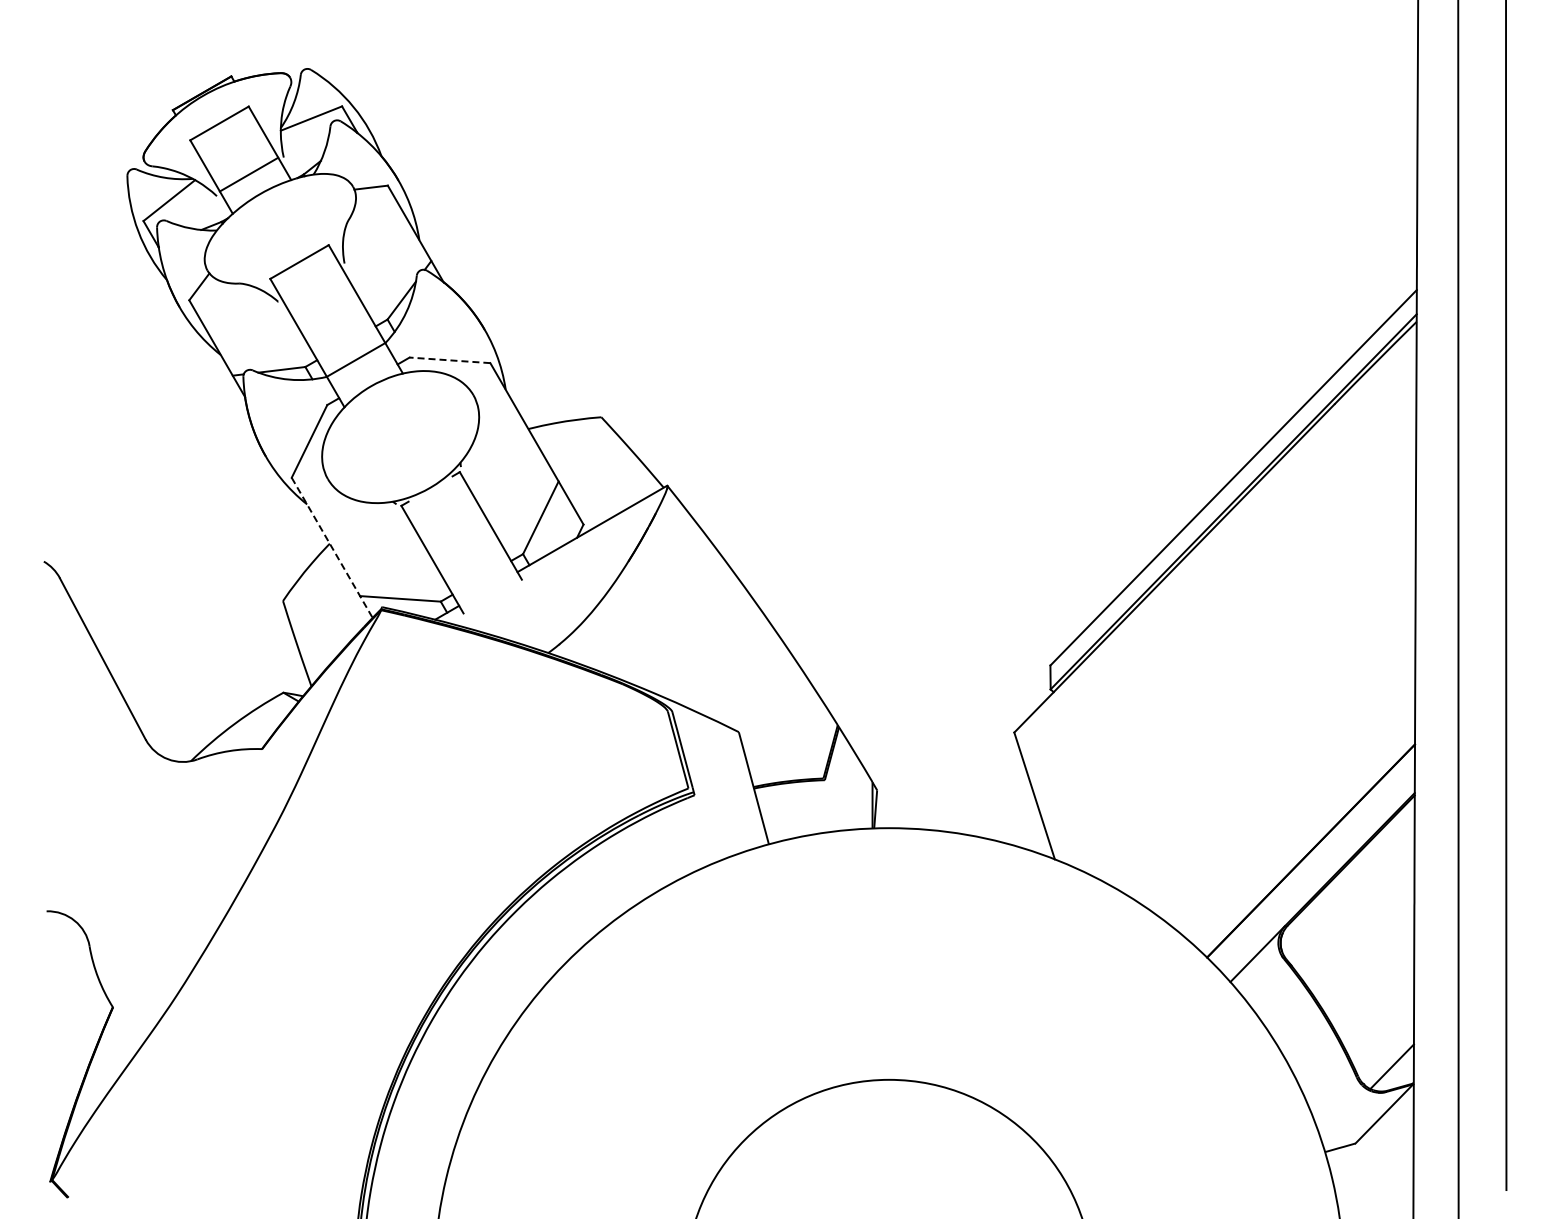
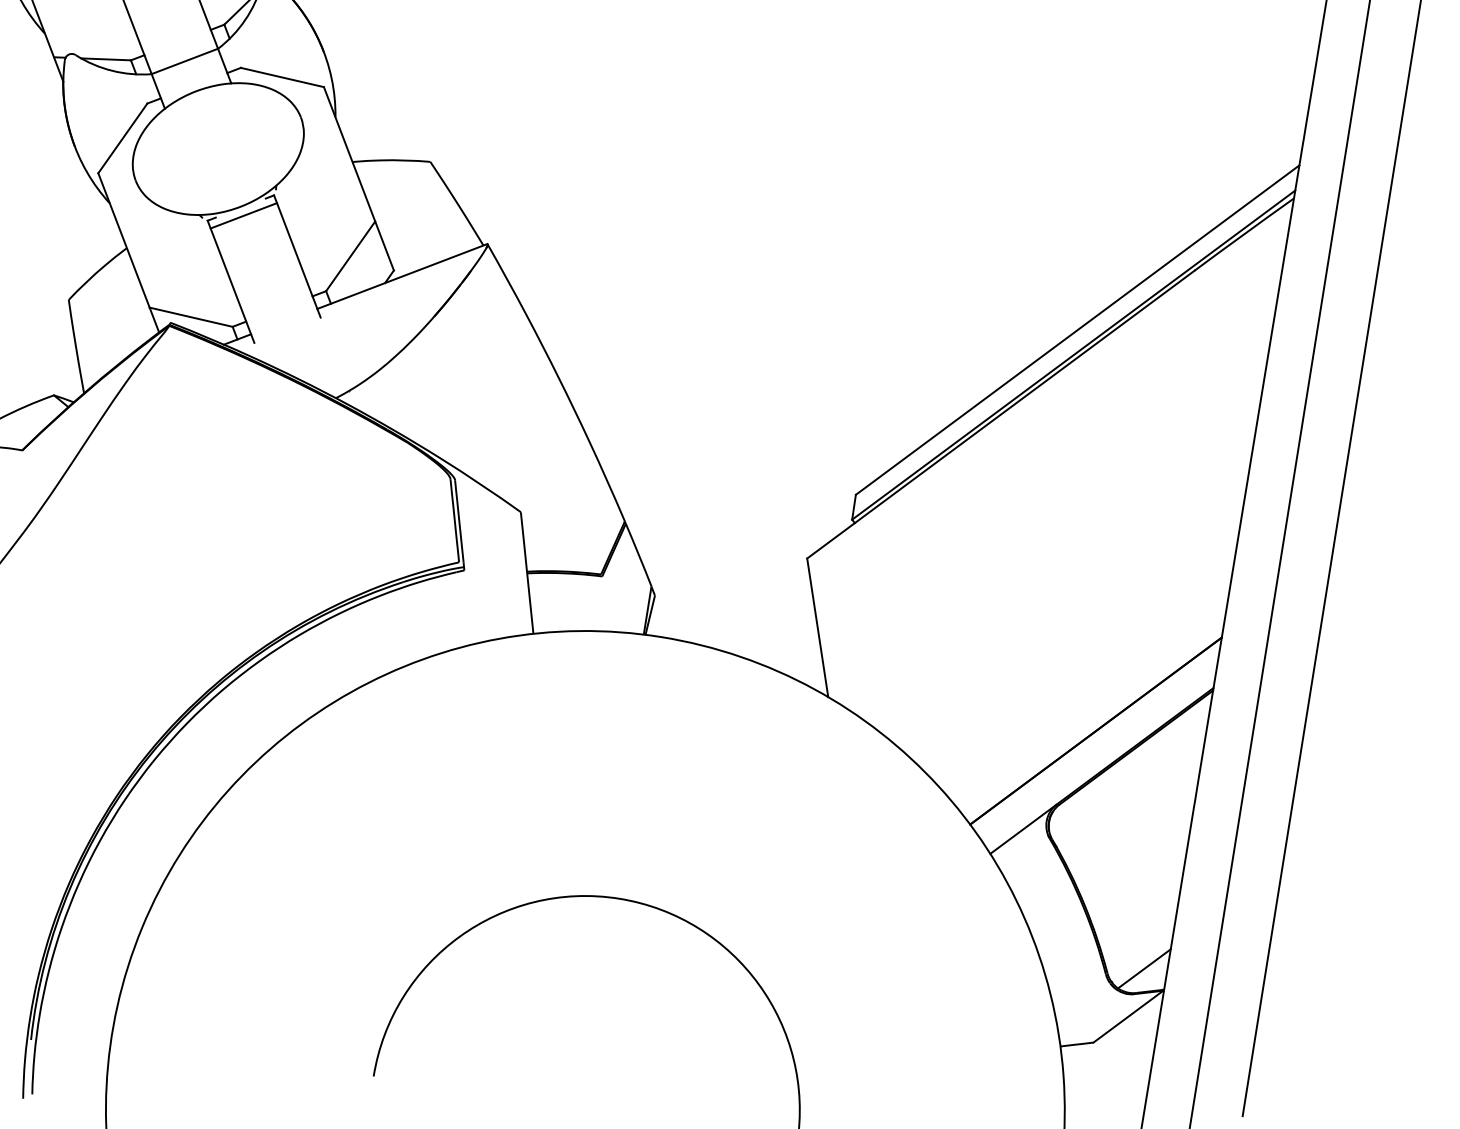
line: (449, 360) -> (281, 77), dashed -> solid
line: (434, 495) -> (243, 215), added
line: (332, 547) -> (129, 252), dashed -> solid

